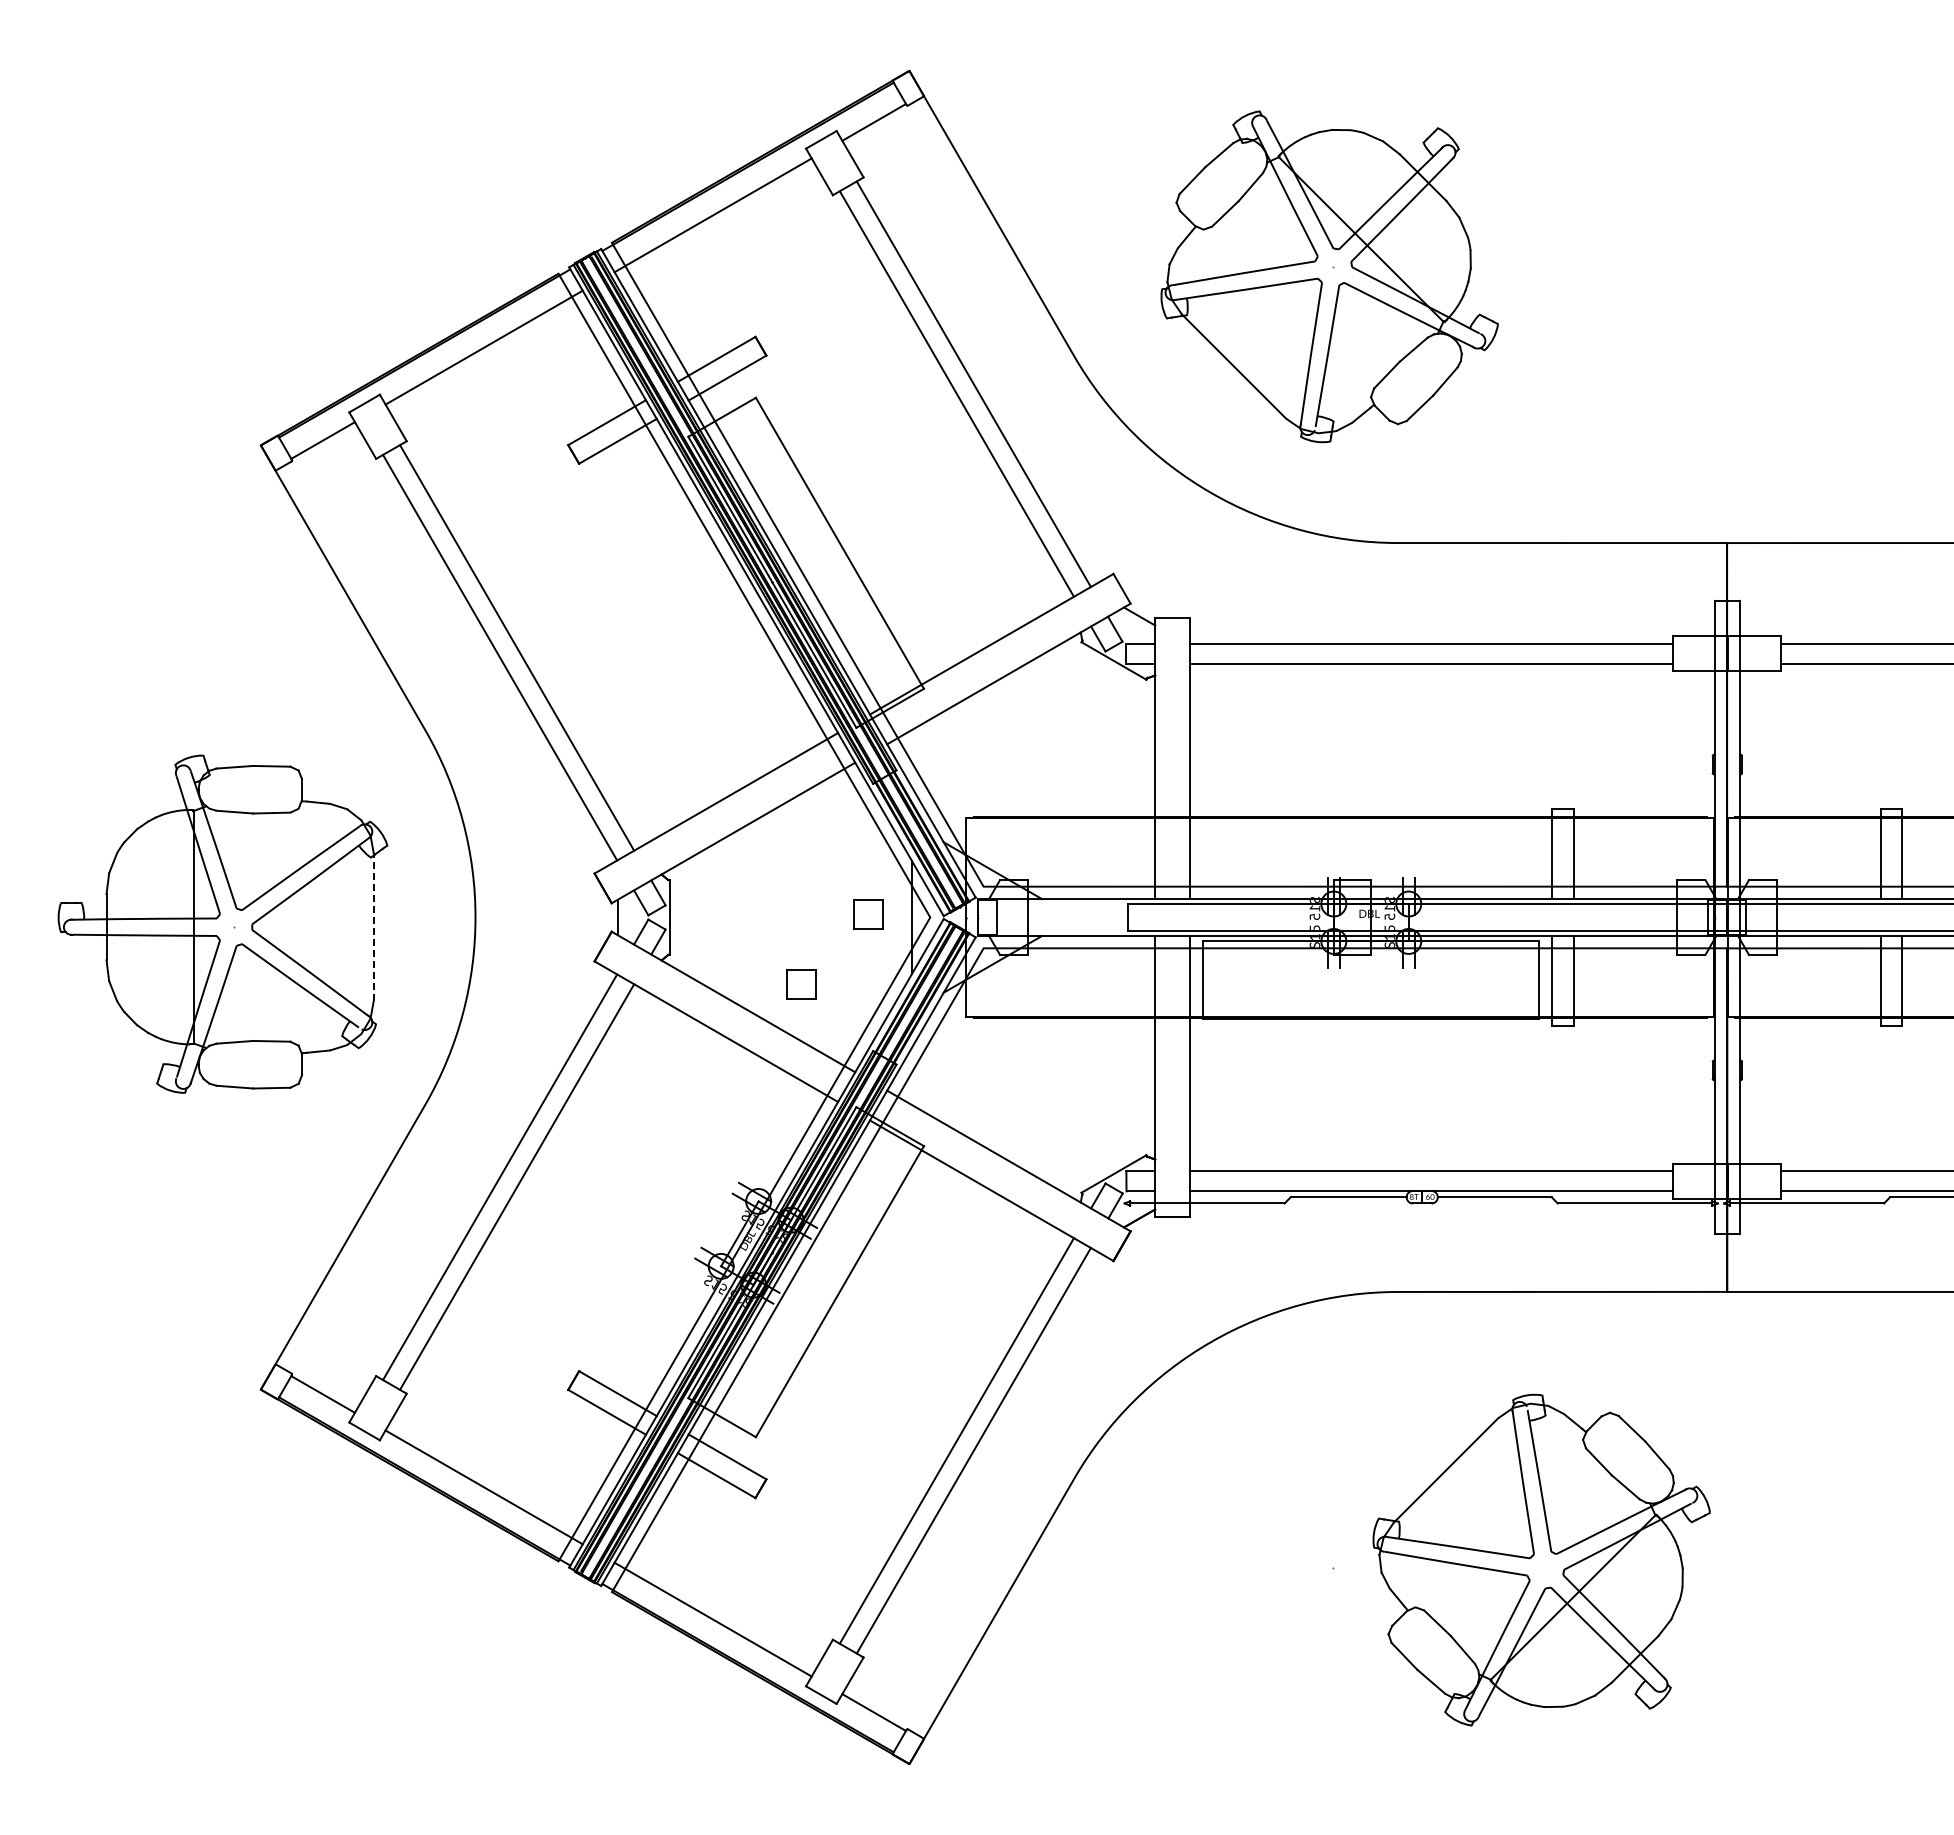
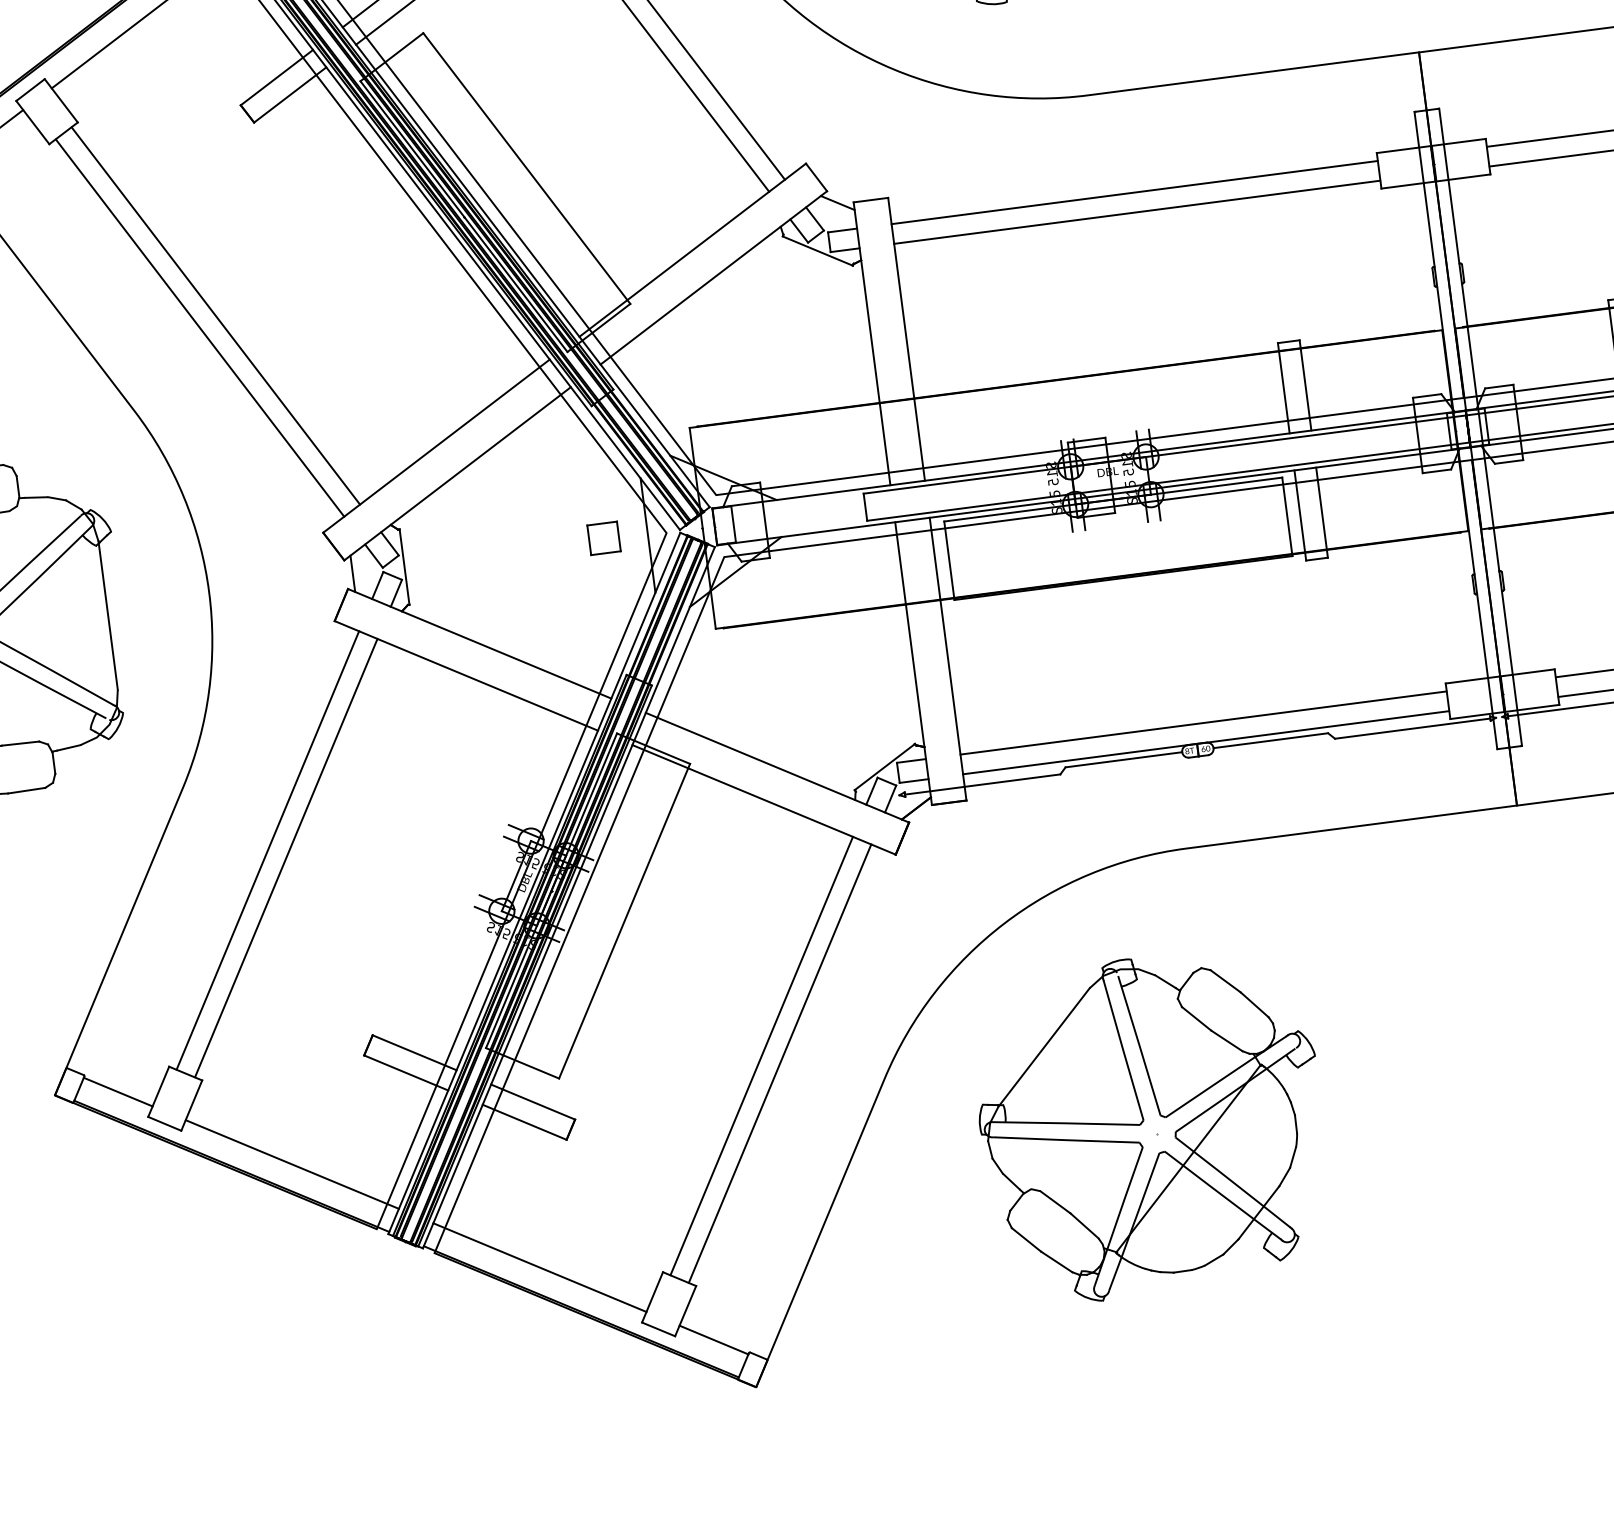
line: (373, 927) -> (107, 615), dashed -> solid
part: (801, 984) -> (545, 617), removed
part: (1541, 1559) -> (1151, 1124), moved

